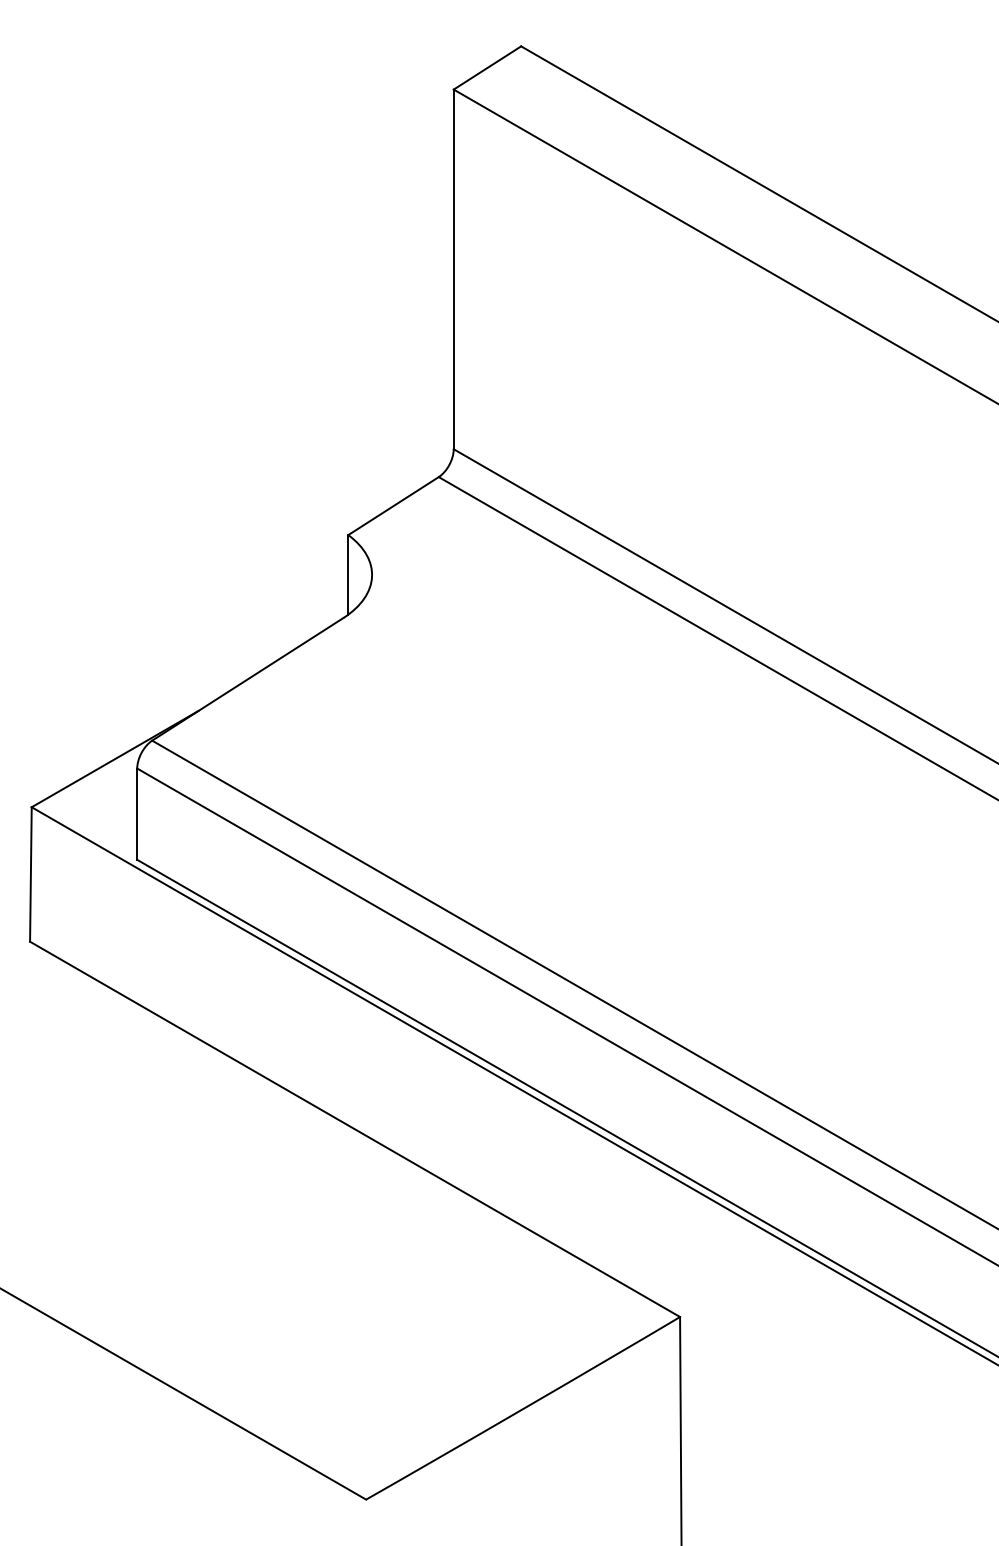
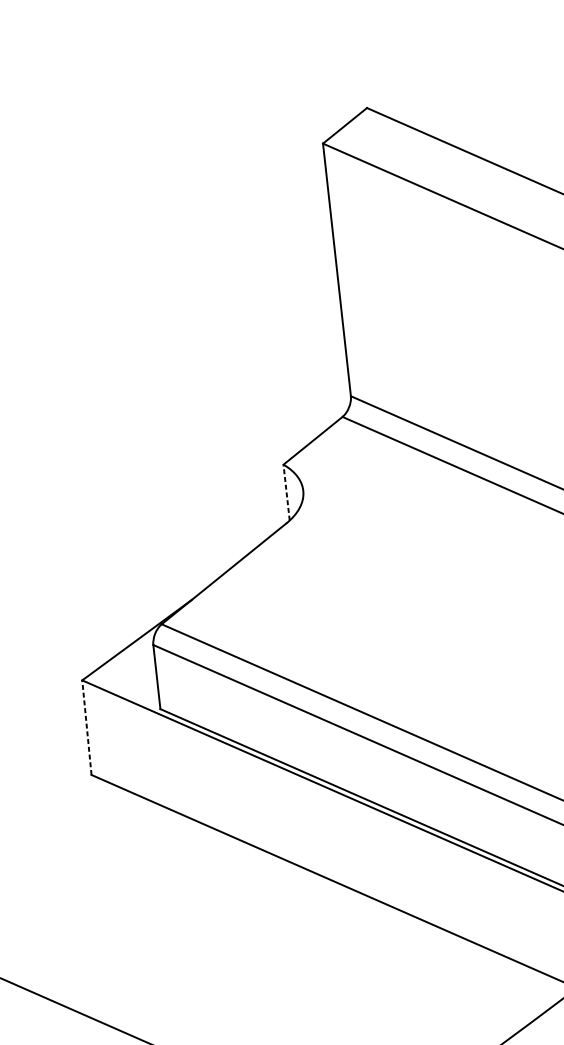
line: (348, 574) -> (286, 492), solid -> dashed
line: (30, 873) -> (86, 727), solid -> dashed

